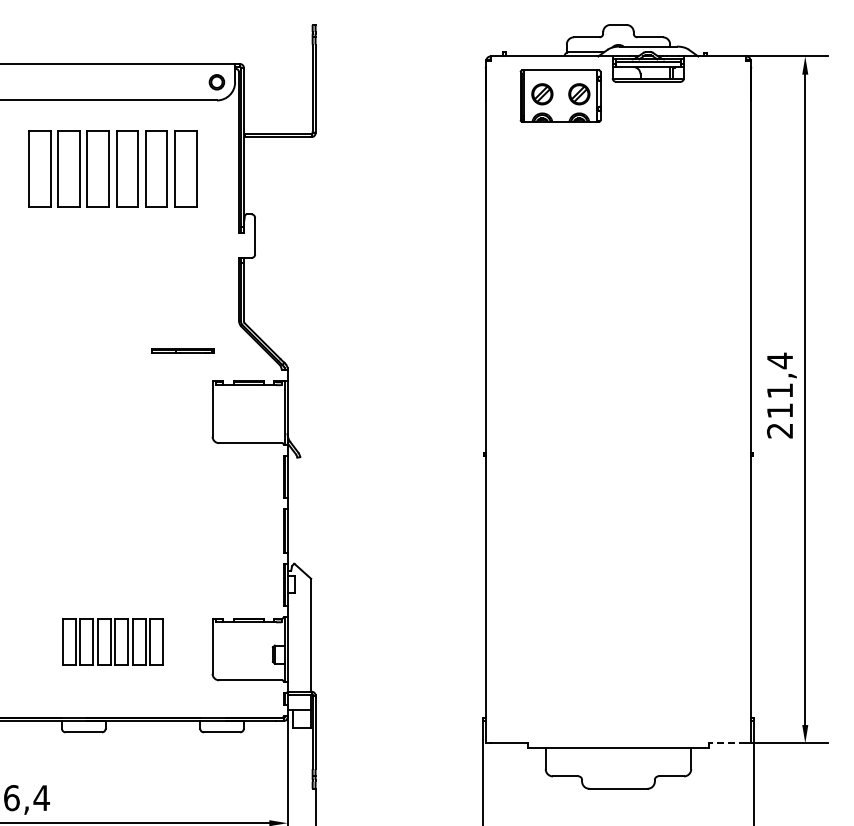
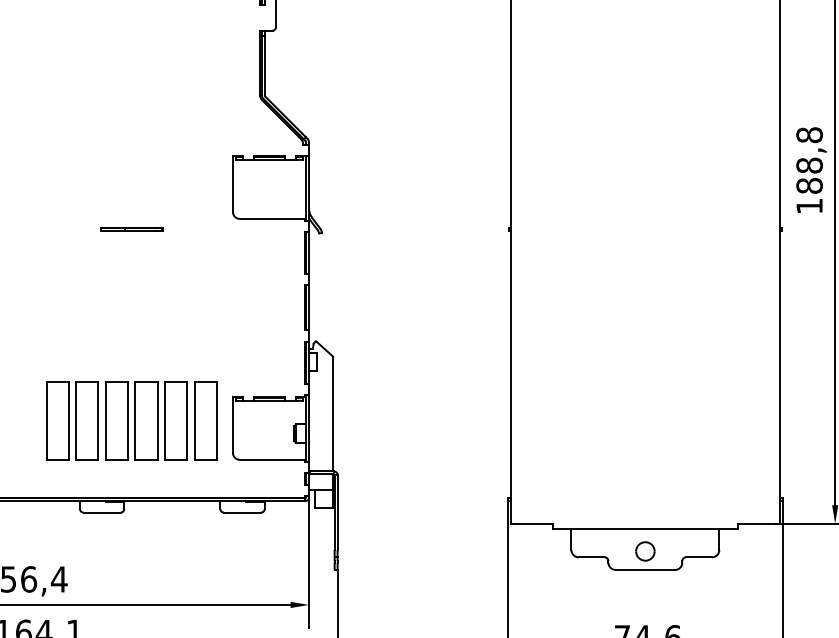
part: (182, 350) -> (131, 229), moved
text: (780, 395) -> (810, 170), 211,4 -> 188,8
part: (112, 641) -> (131, 420), size x1.67
line: (727, 743) -> (756, 523), dashed -> solid
part: (618, 770) -> (645, 551), added

